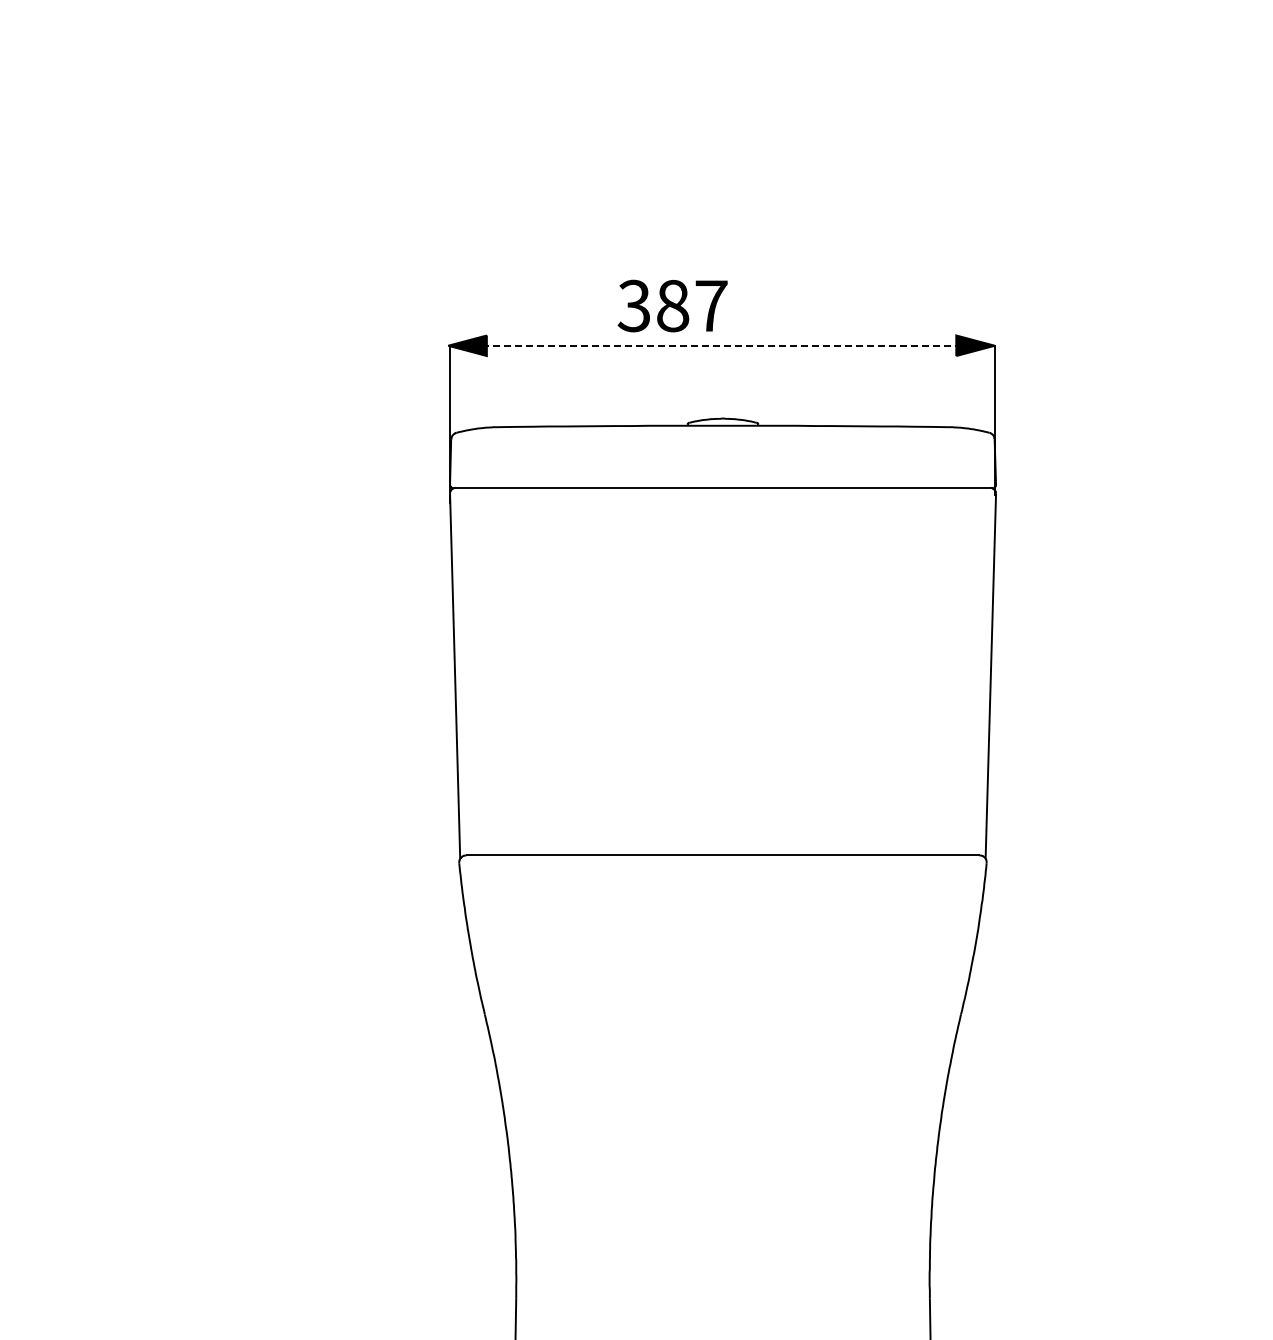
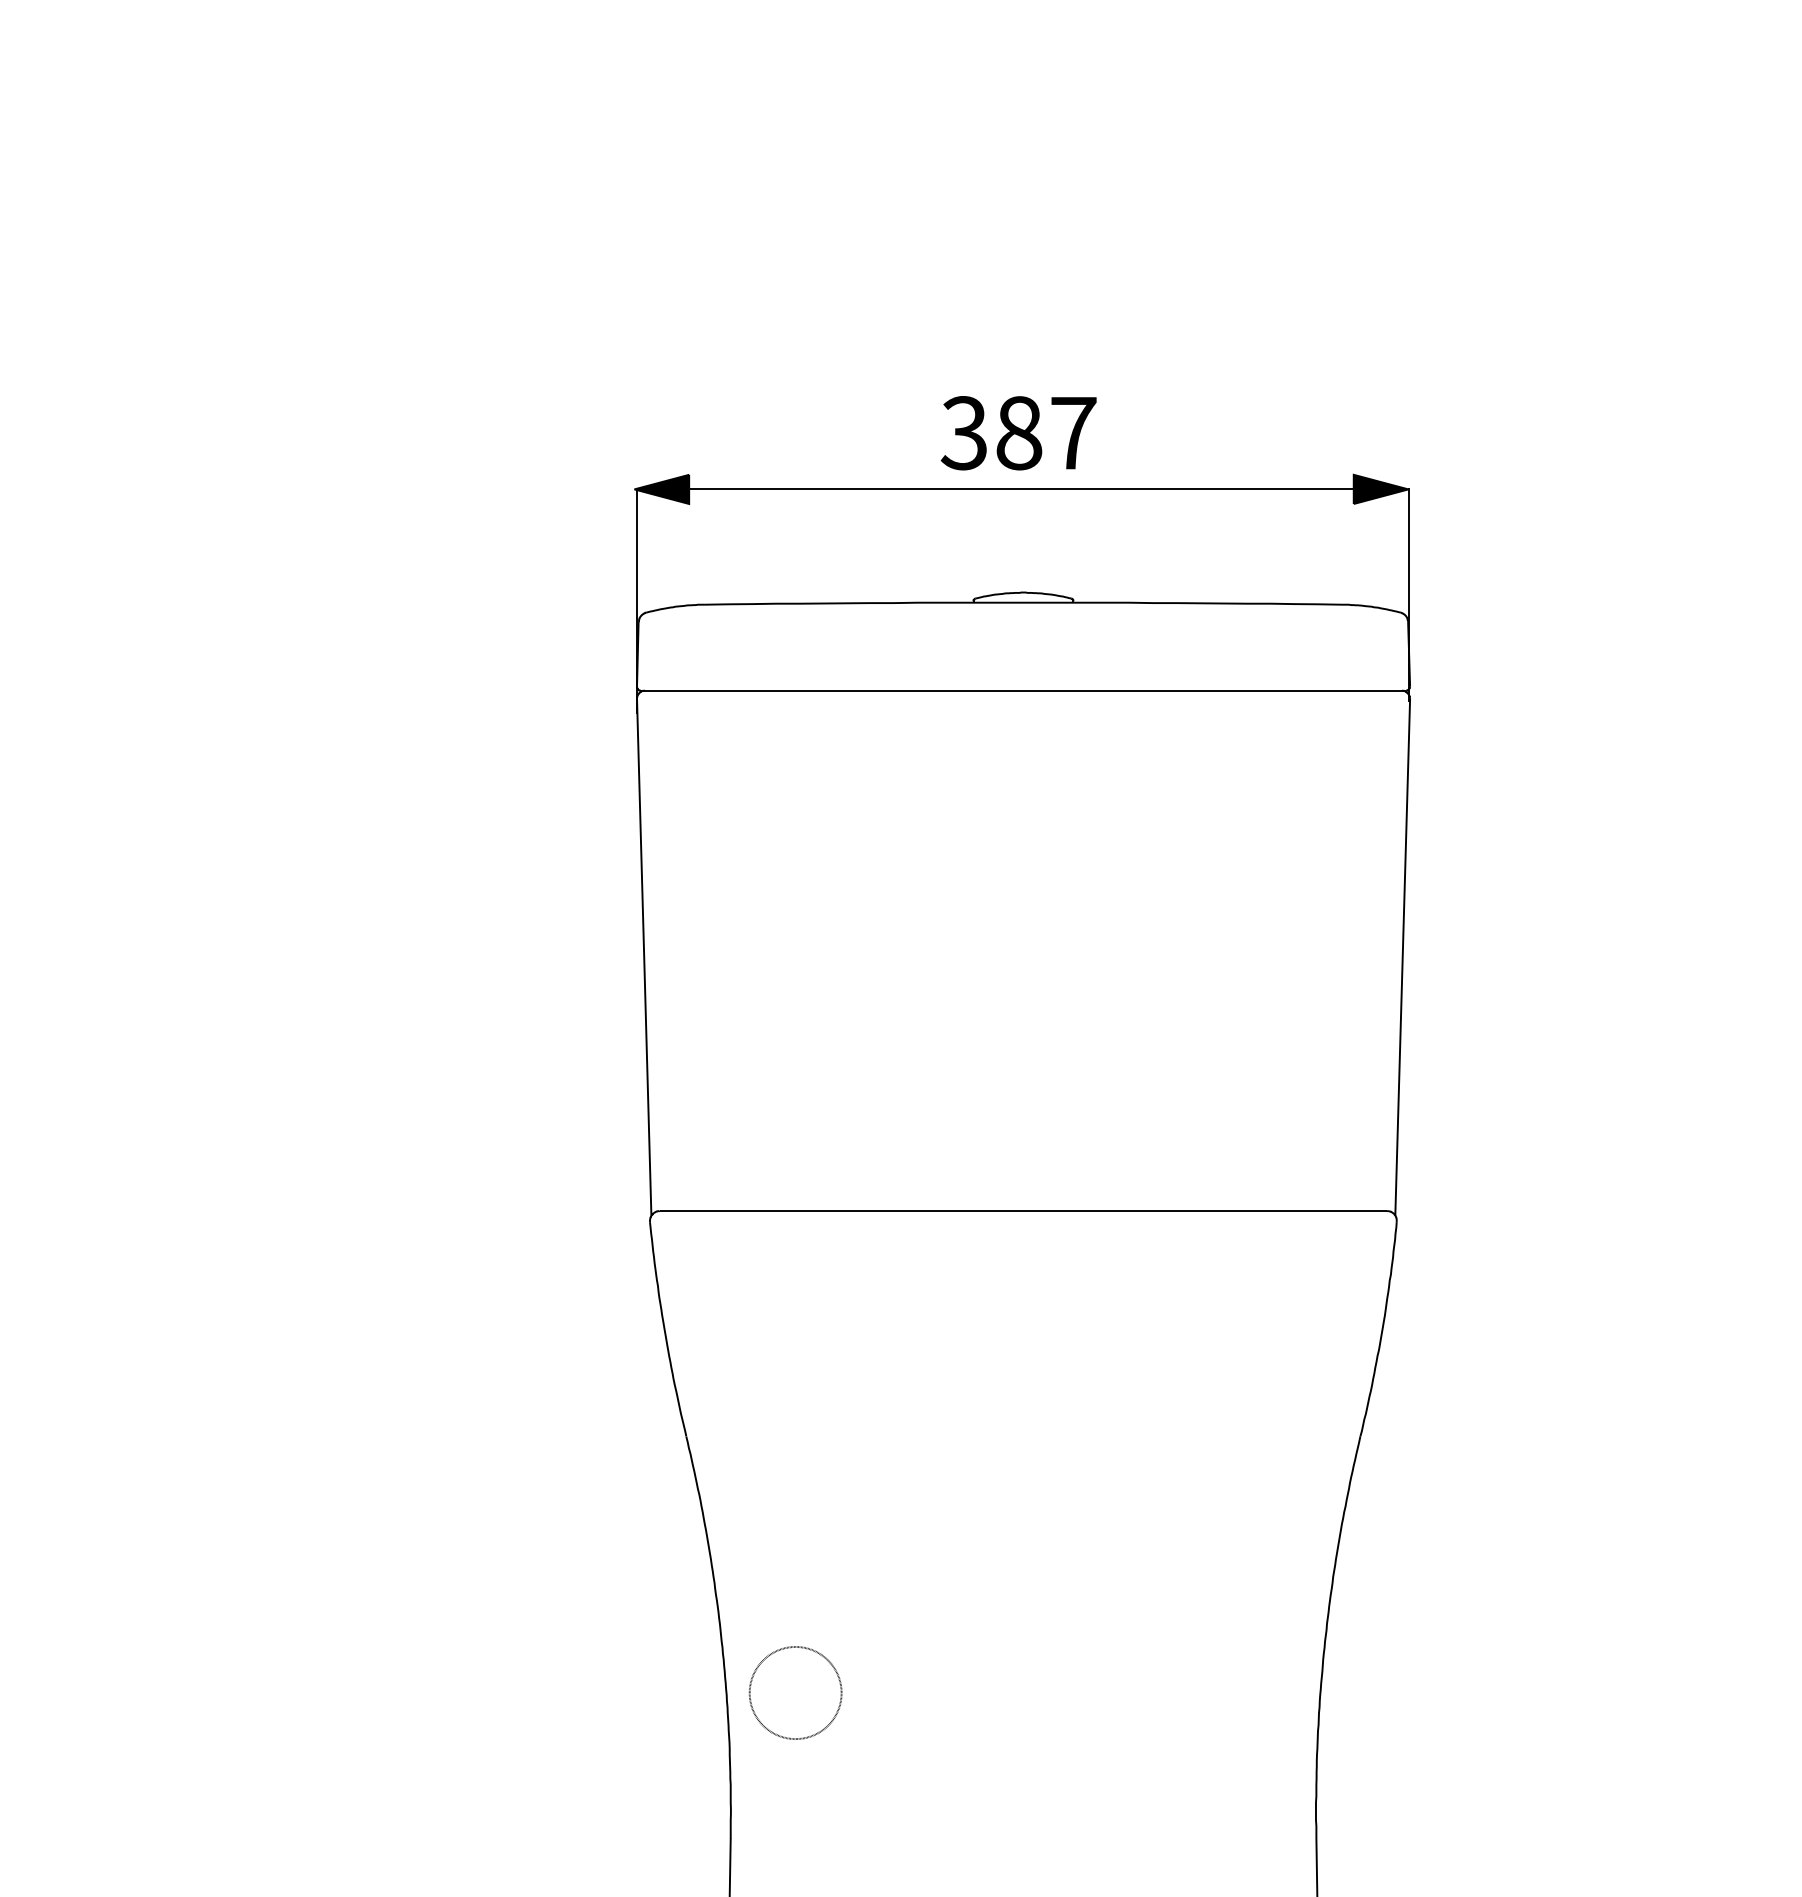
text: (672, 305) -> (1018, 432), moved
line: (719, 345) -> (1018, 489), dashed -> solid
part: (561, 1195) -> (794, 1692), added

